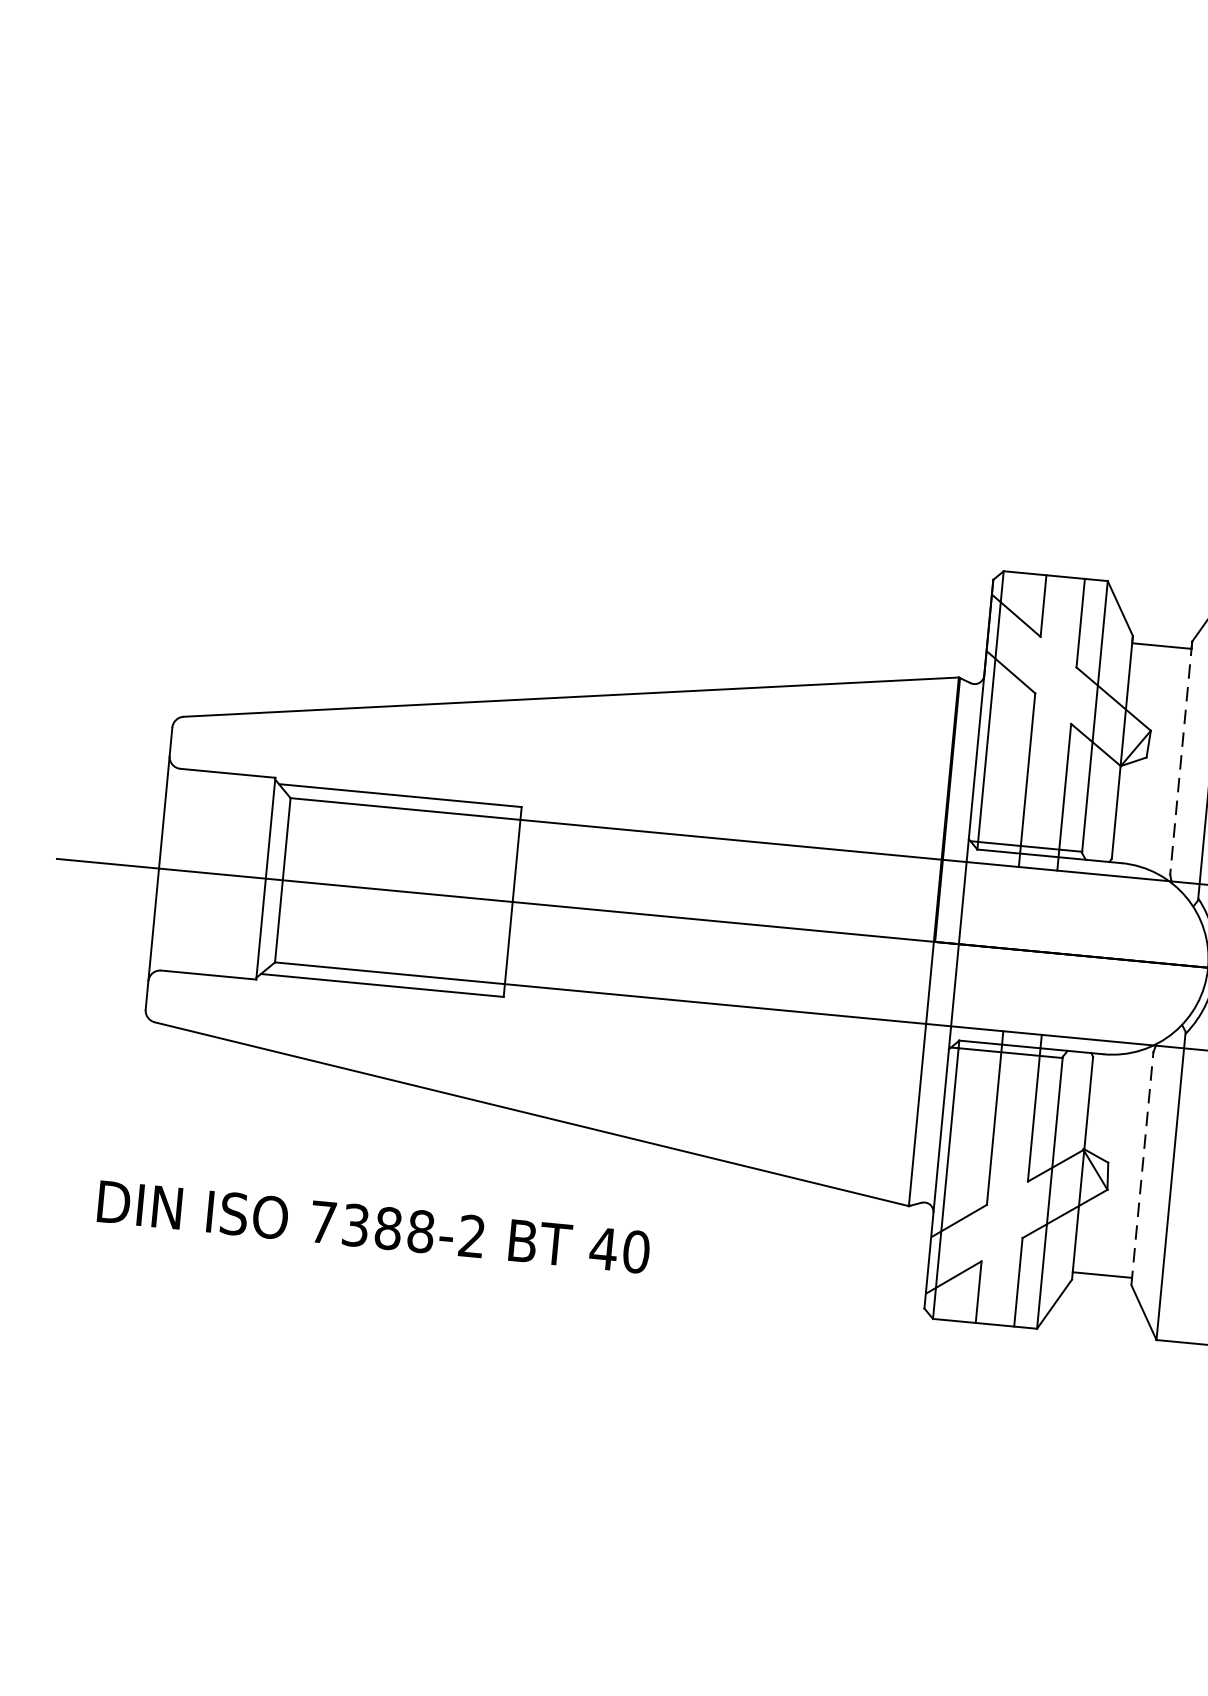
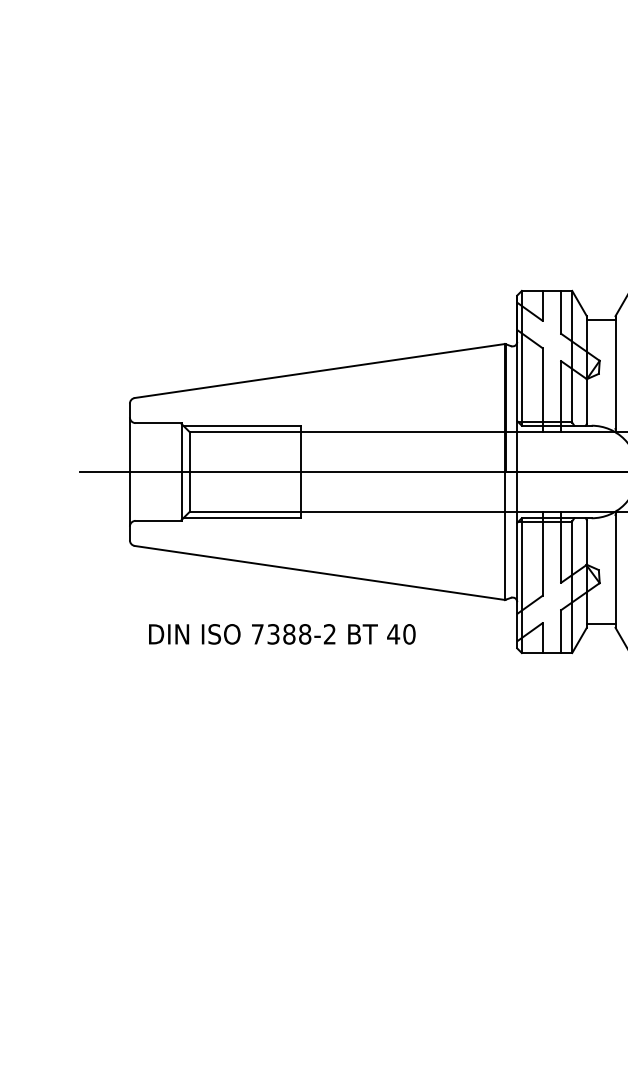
line: (1181, 757) -> (615, 372), dashed -> solid
line: (1142, 1168) -> (615, 571), dashed -> solid
text: (374, 1227) -> (282, 634), moved

